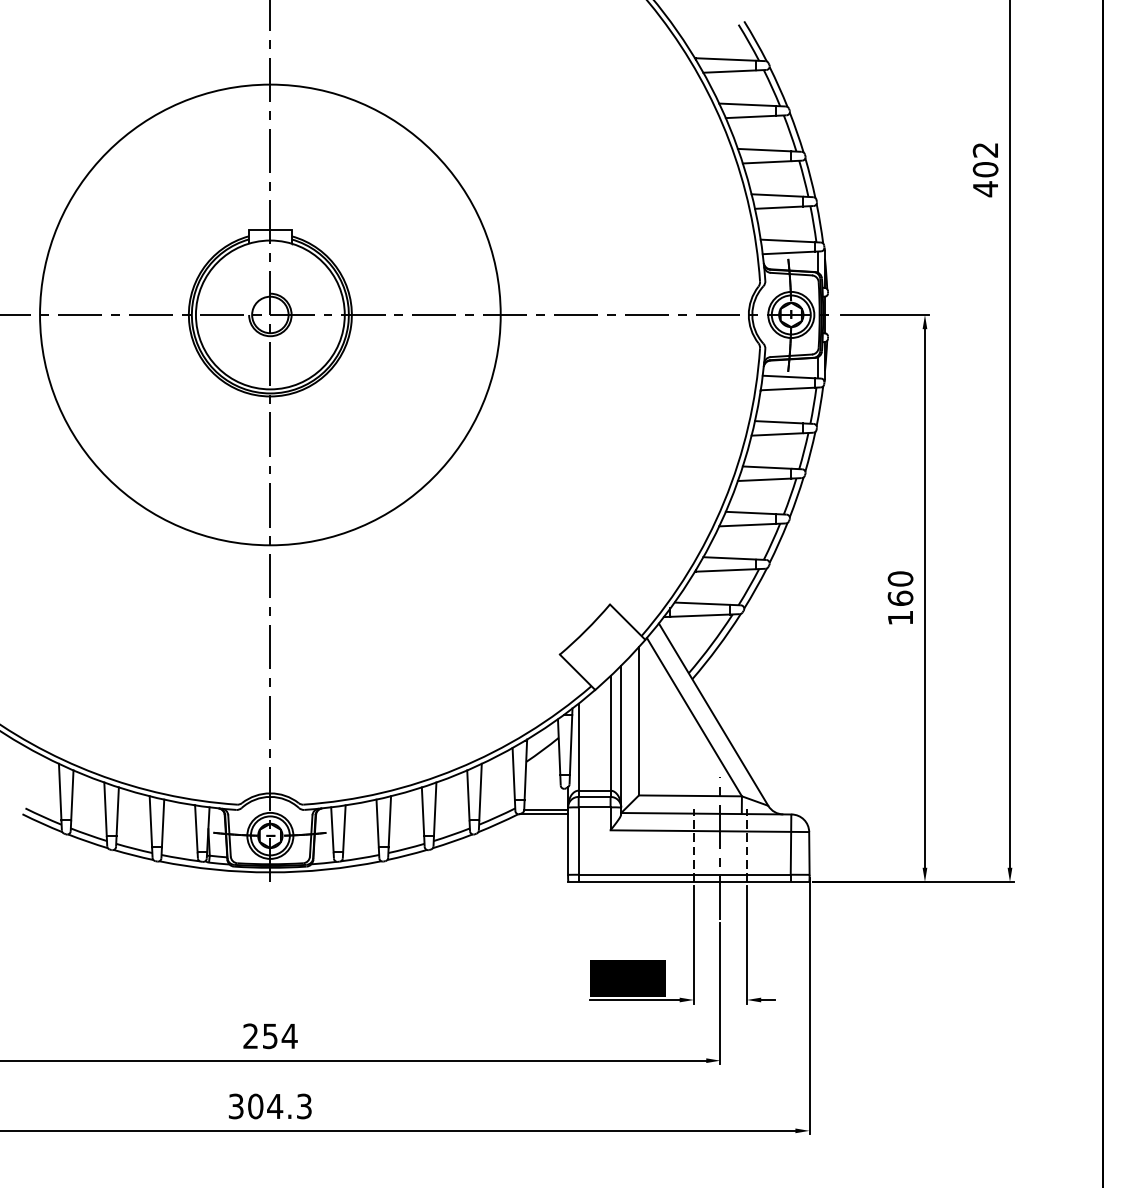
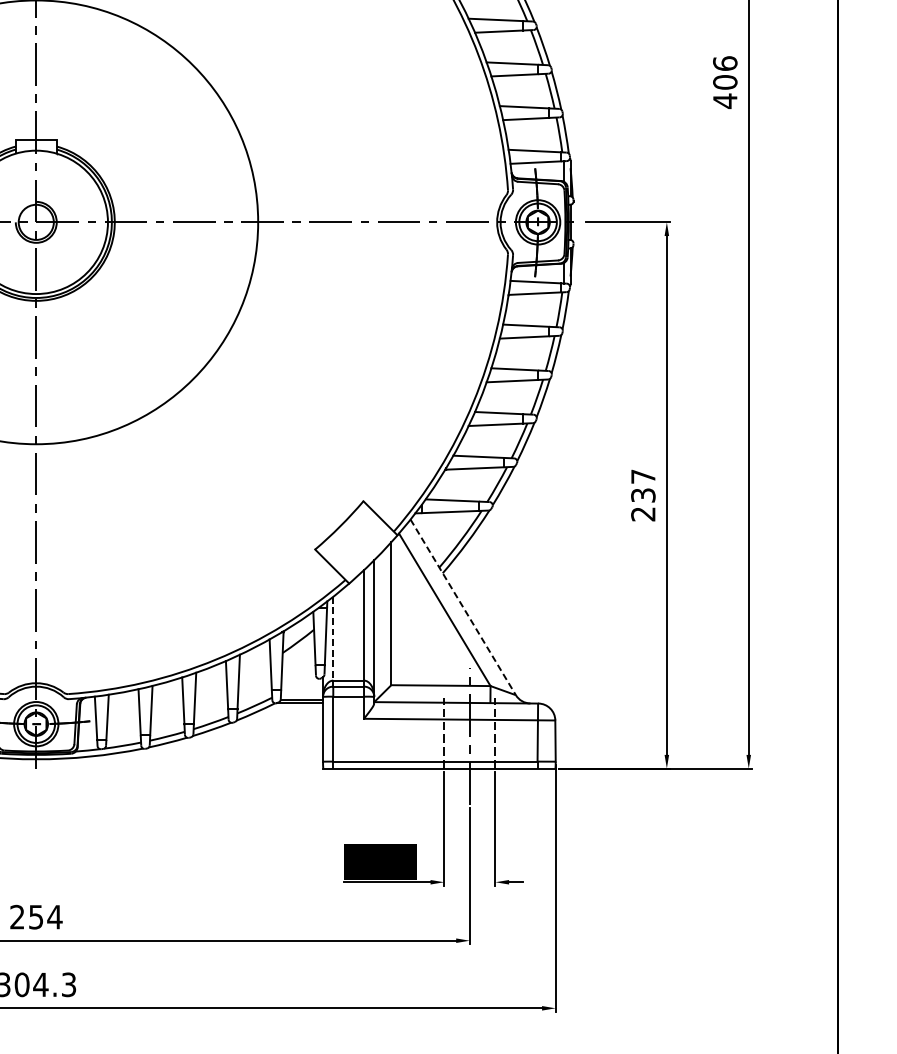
text: (985, 149) -> (725, 62), 402 -> 406
text: (900, 598) -> (643, 495), 160 -> 237
line: (713, 715) -> (463, 608), solid -> dashed
line: (578, 747) -> (333, 639), solid -> dashed

